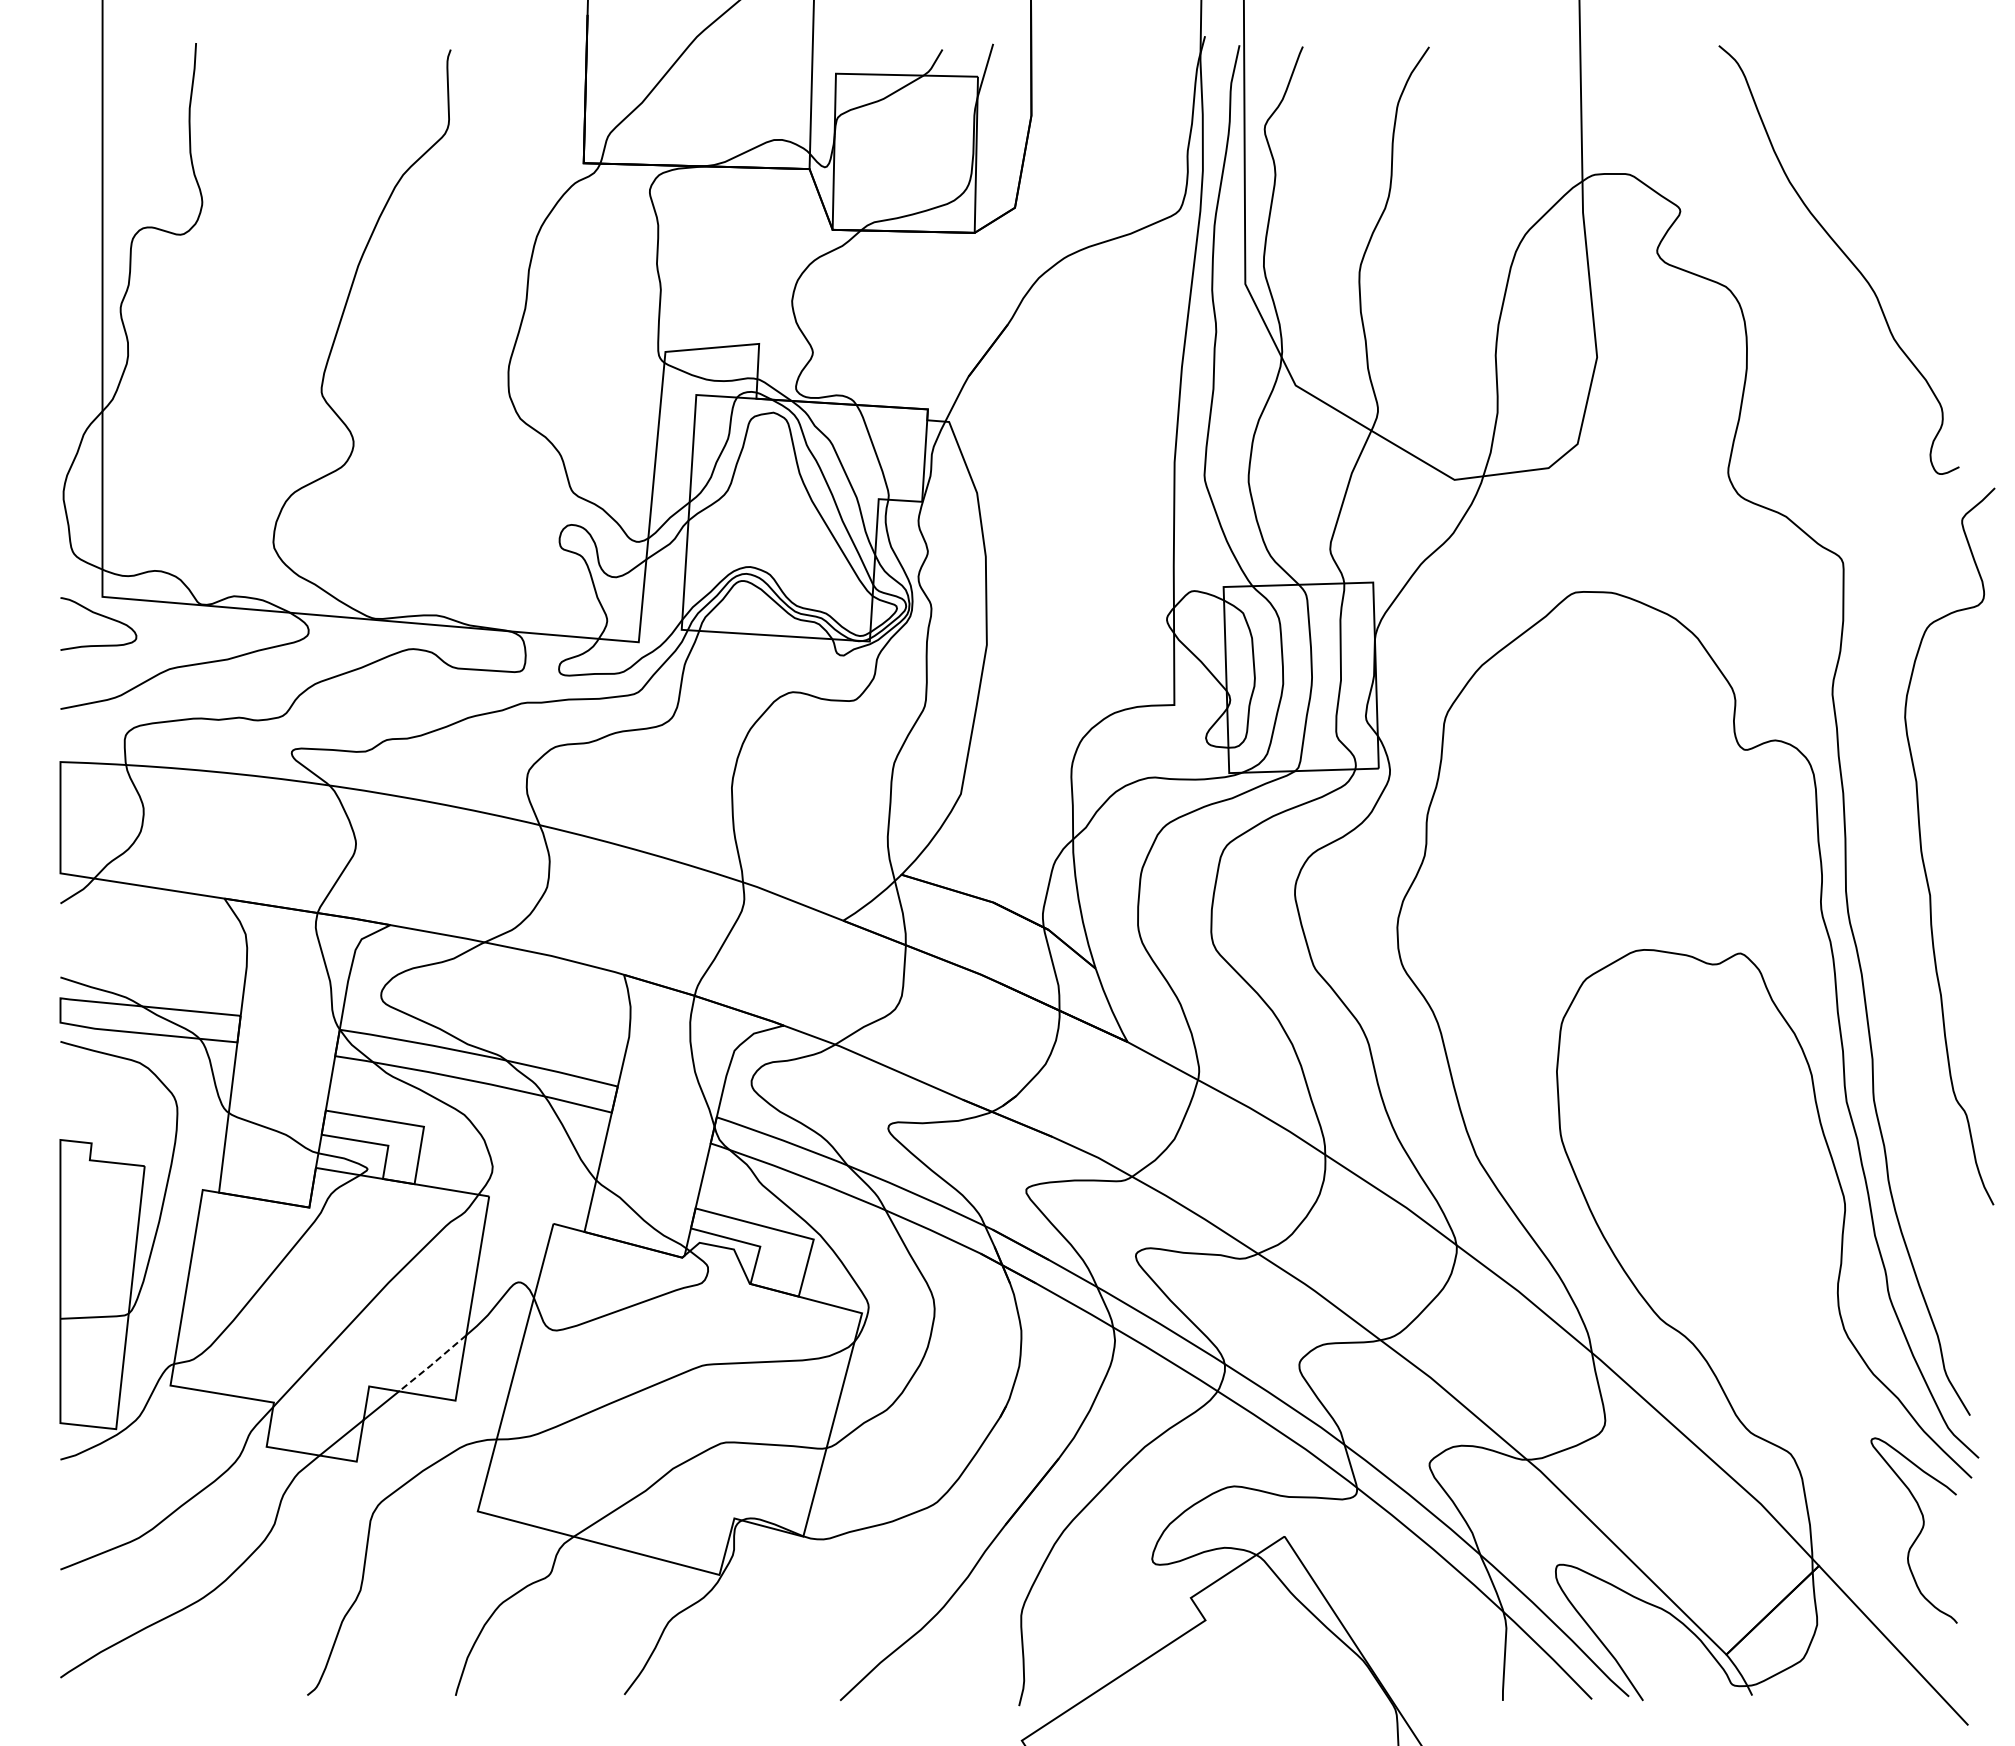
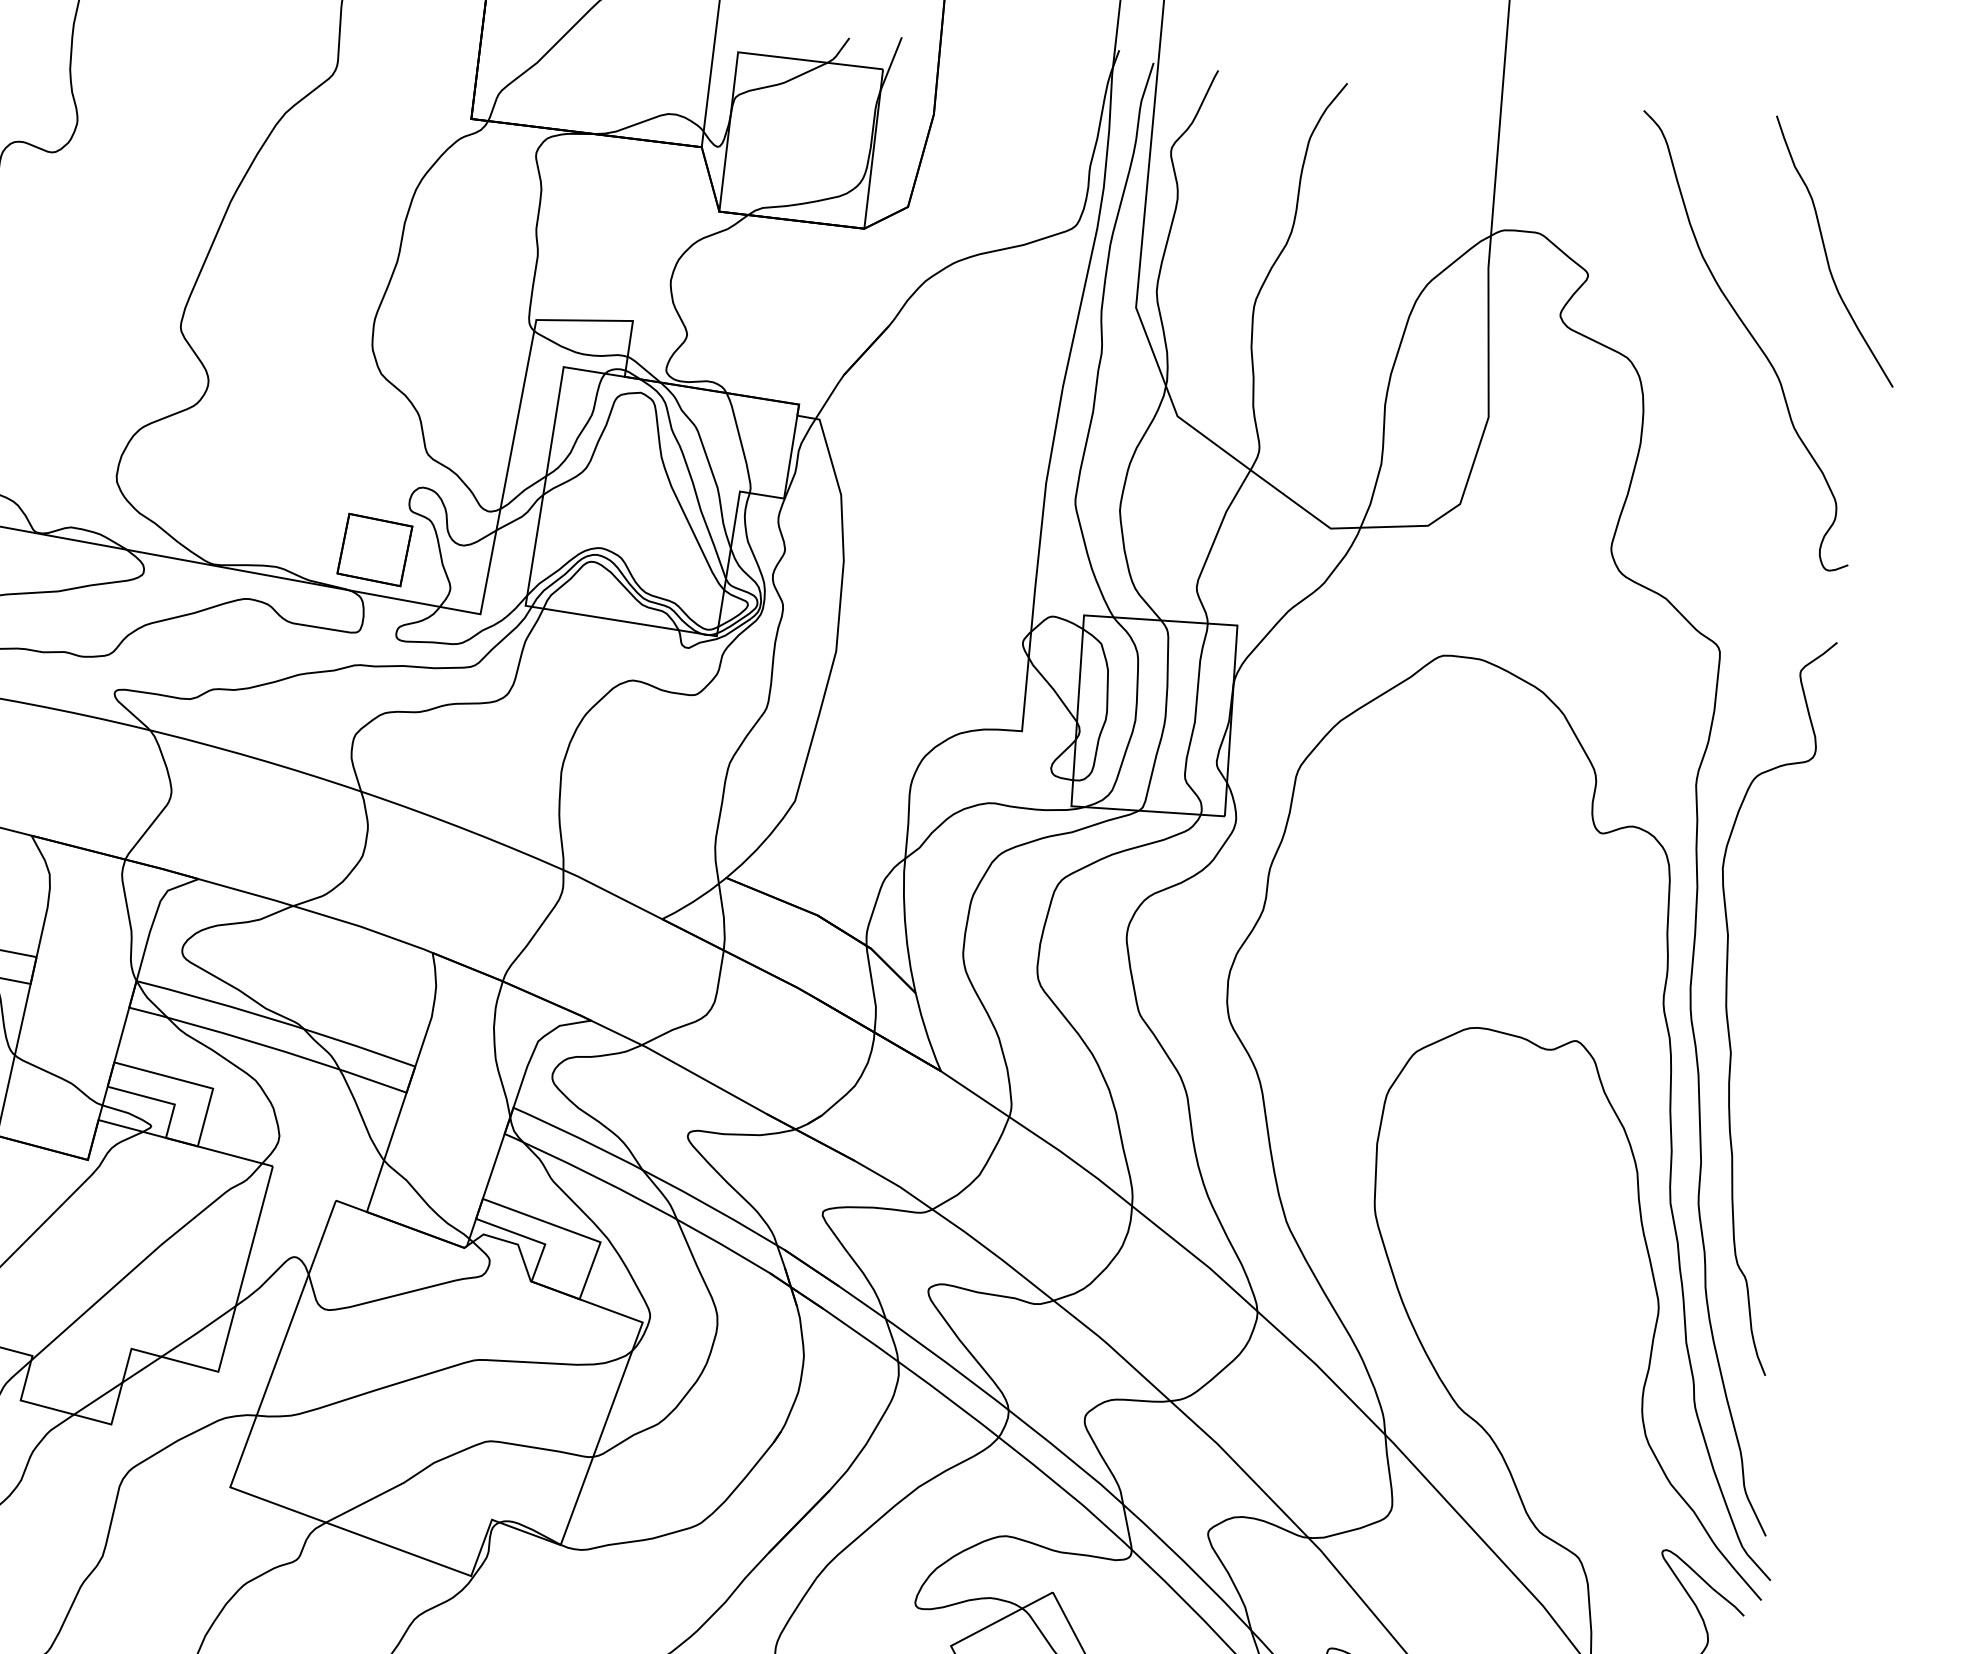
curve: (1909, 166) -> (1826, 252), added
part: (530, 589) -> (374, 549), added
curve: (1922, 849) -> (1727, 1005), moved
line: (432, 1364) -> (198, 1332), dashed -> solid

